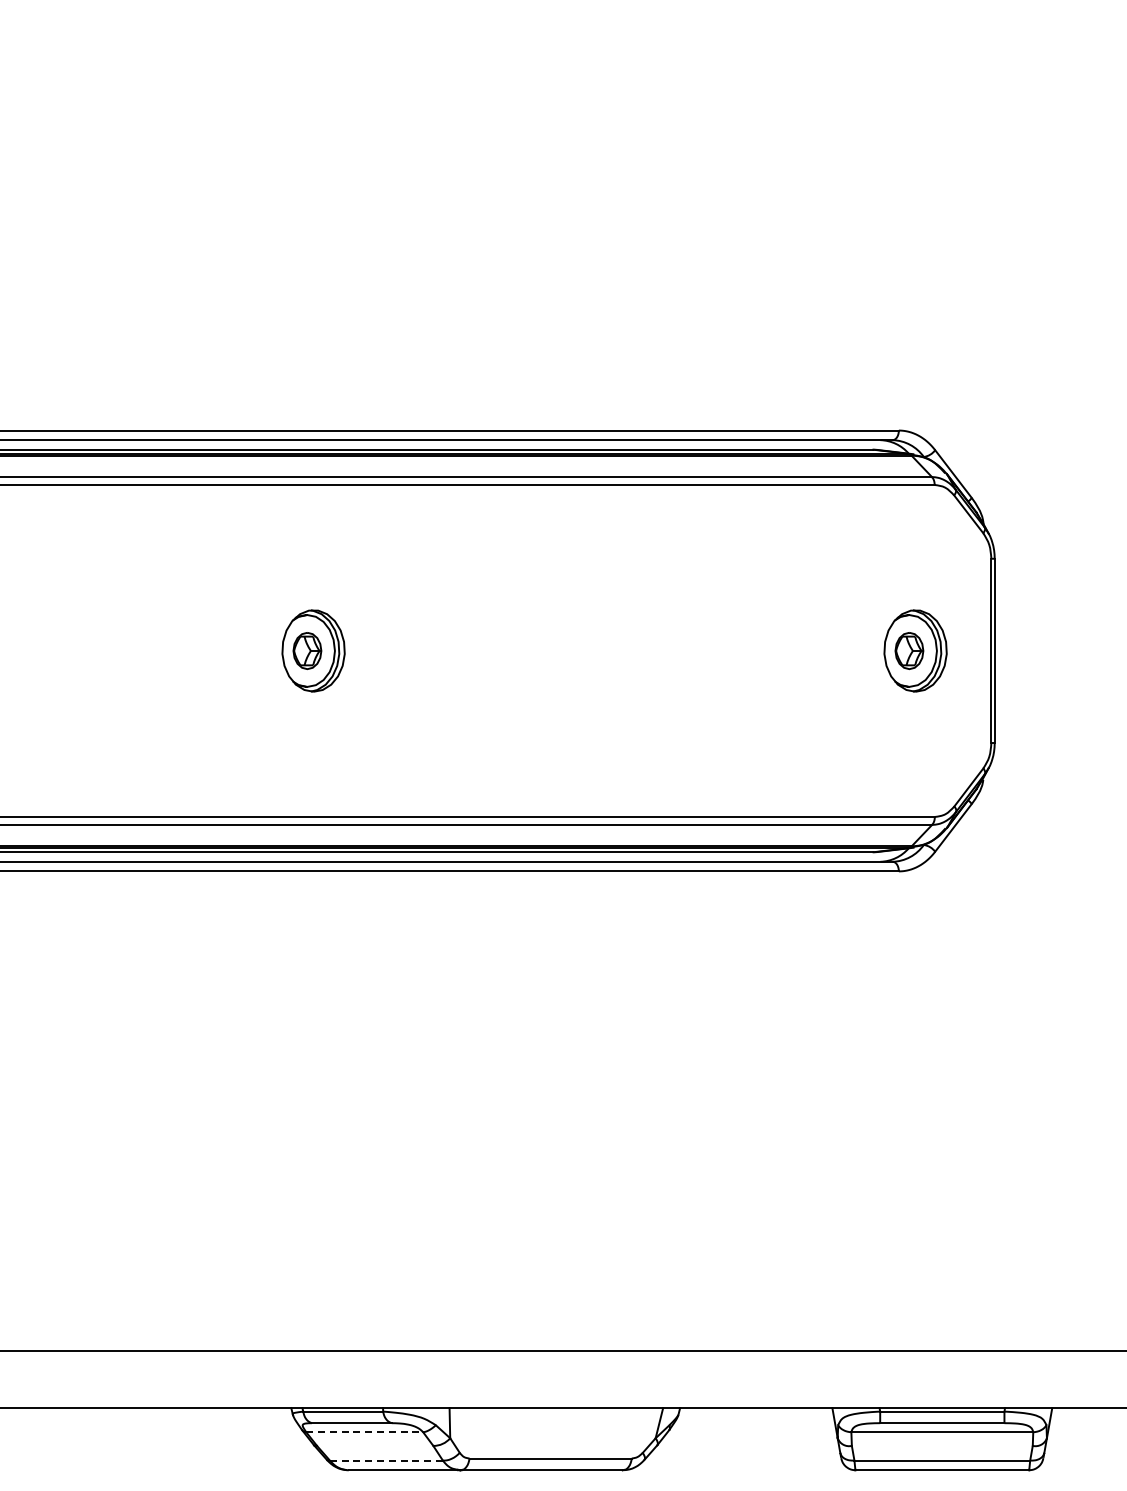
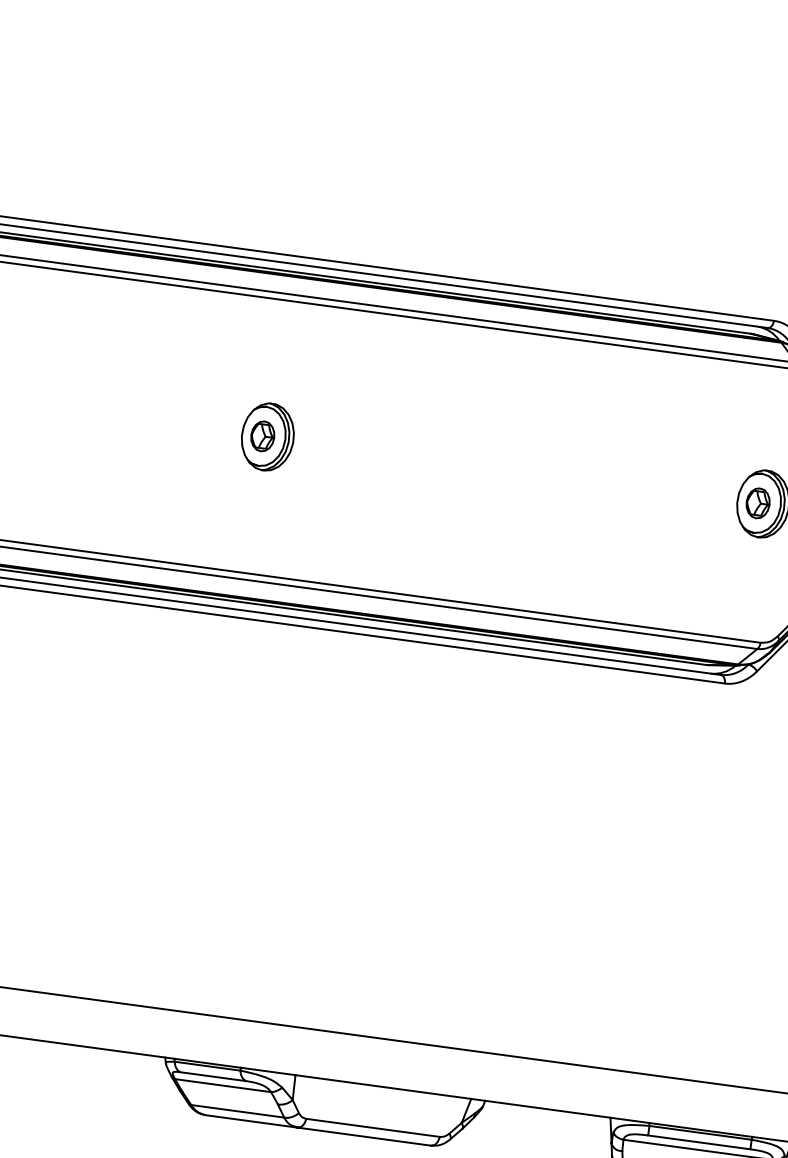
line: (365, 1432) -> (223, 1085), dashed -> solid
line: (385, 1460) -> (236, 1111), dashed -> solid

